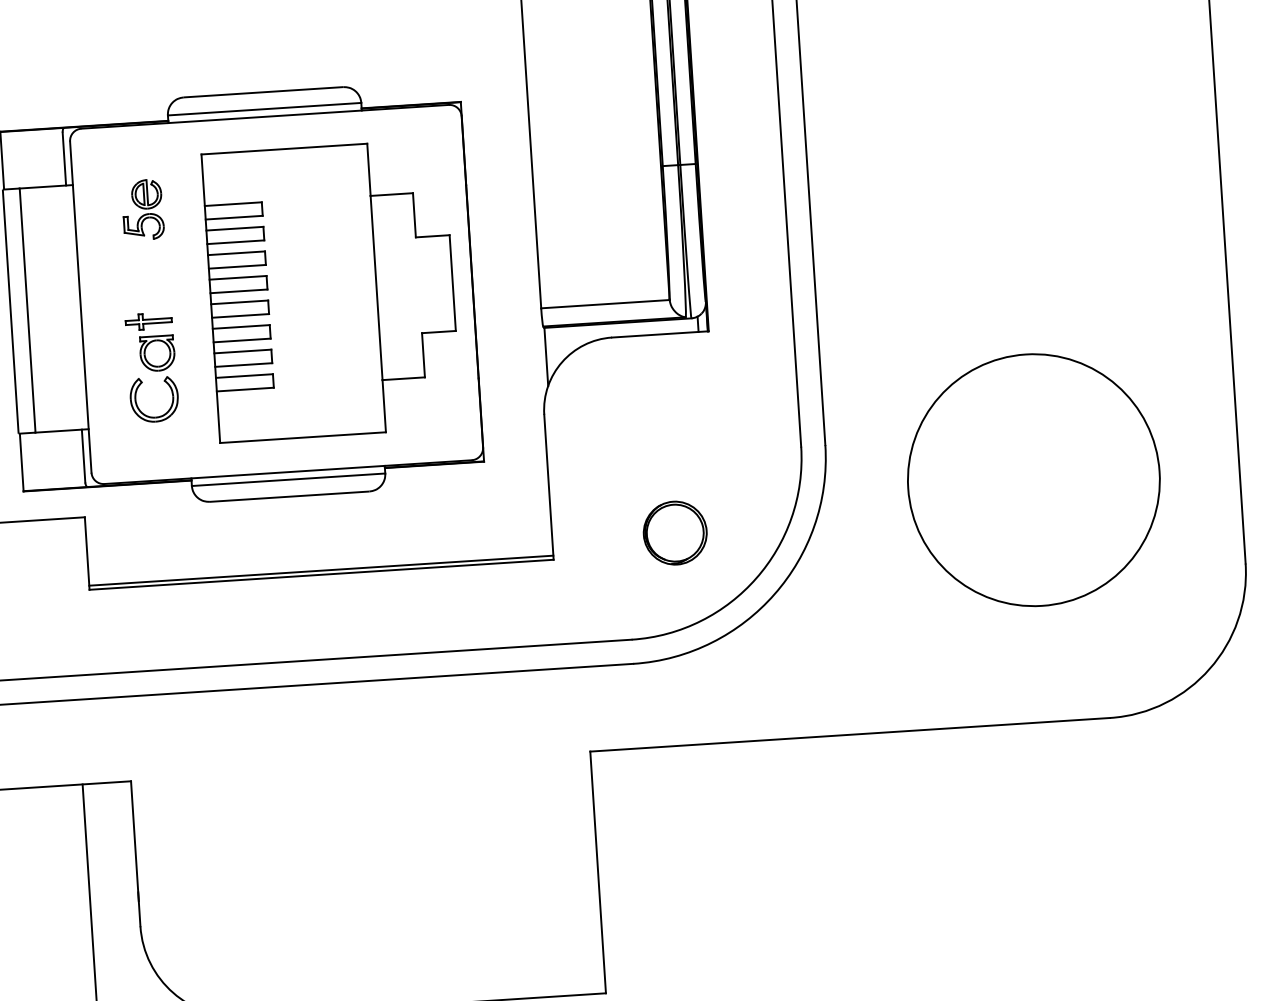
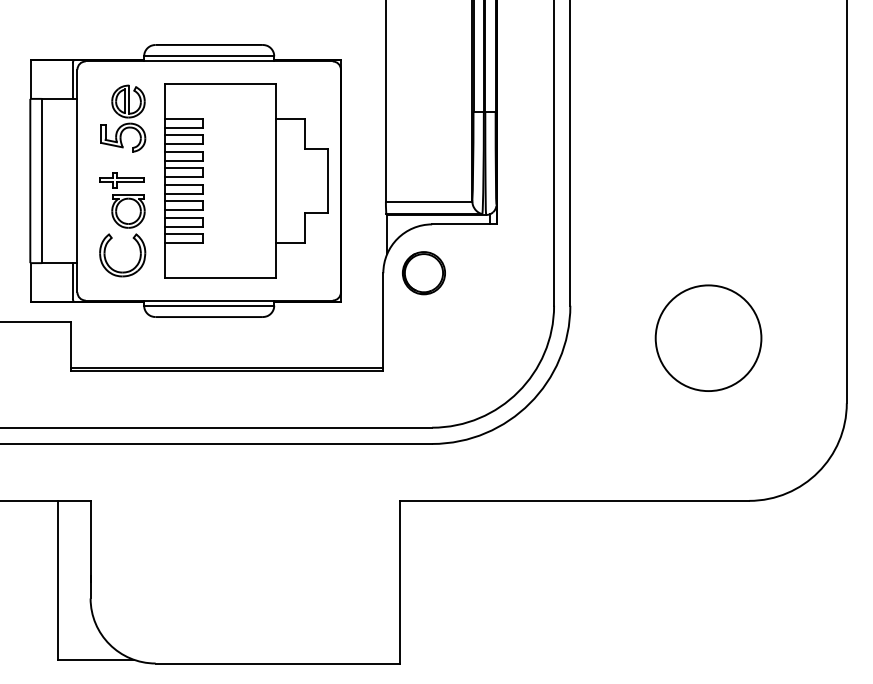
part: (143, 209) -> (123, 118), size x1.67
part: (151, 367) -> (122, 224), size x1.43
circle: (1033, 480) -> (708, 338), size x0.62
part: (674, 533) -> (423, 273), moved

